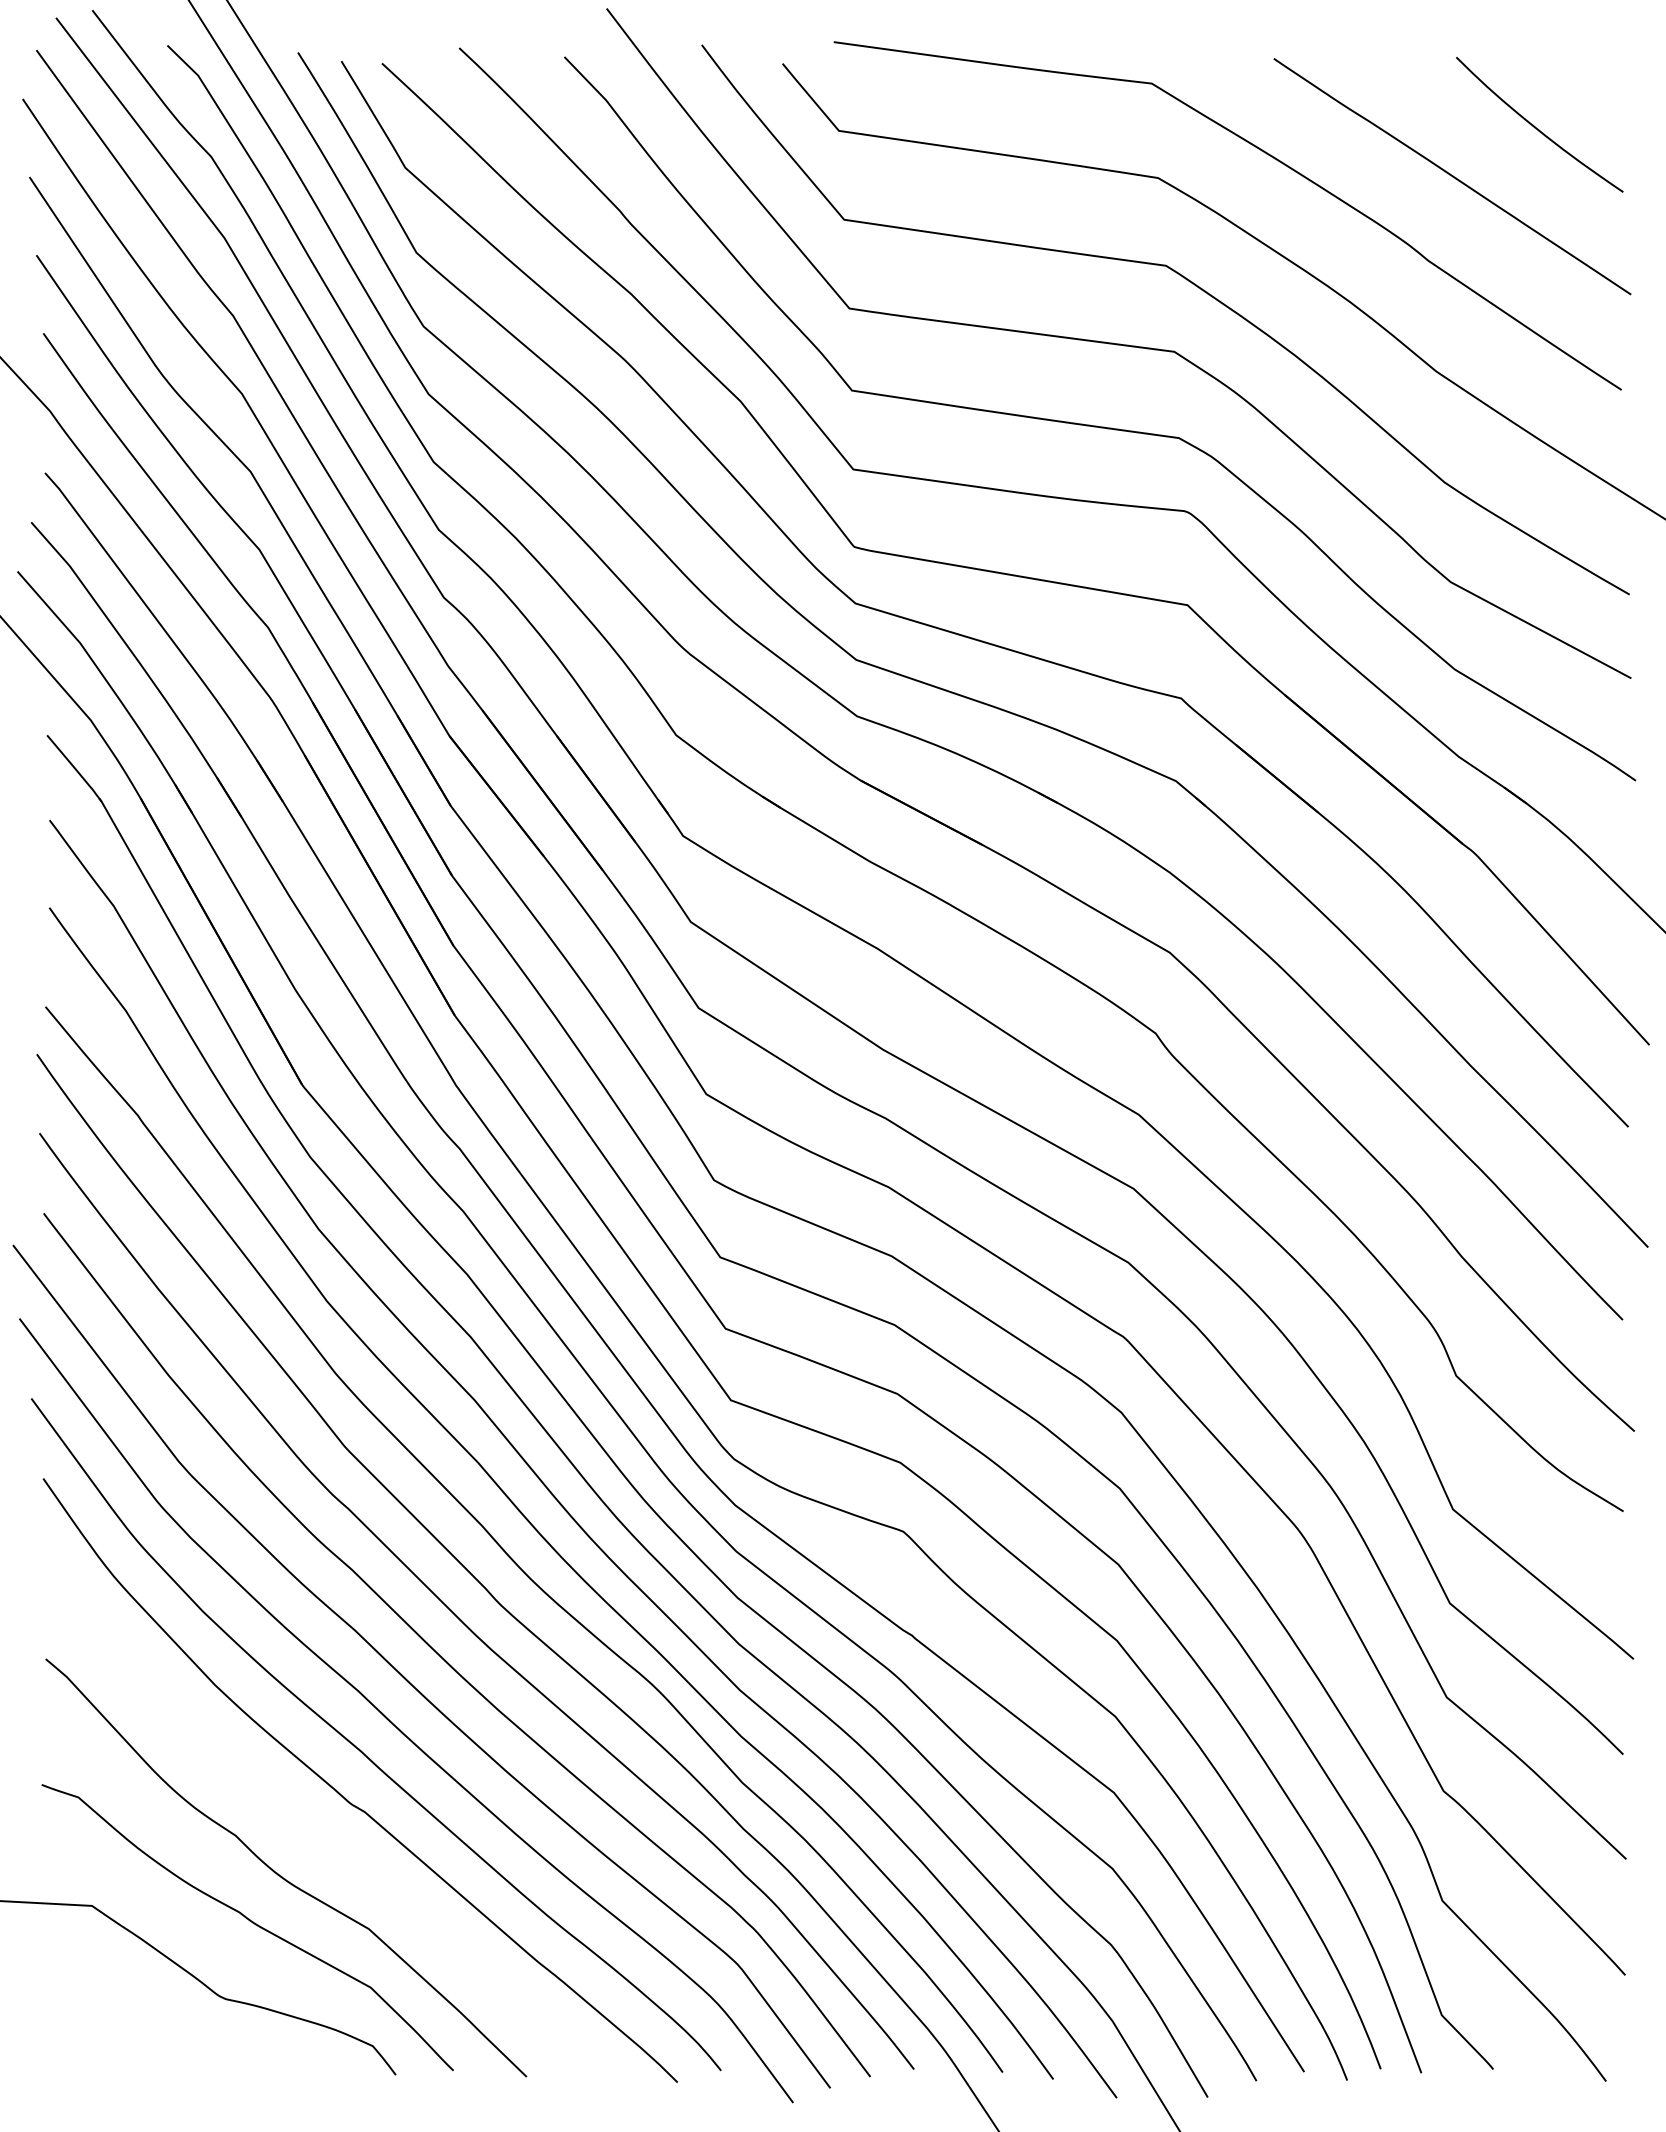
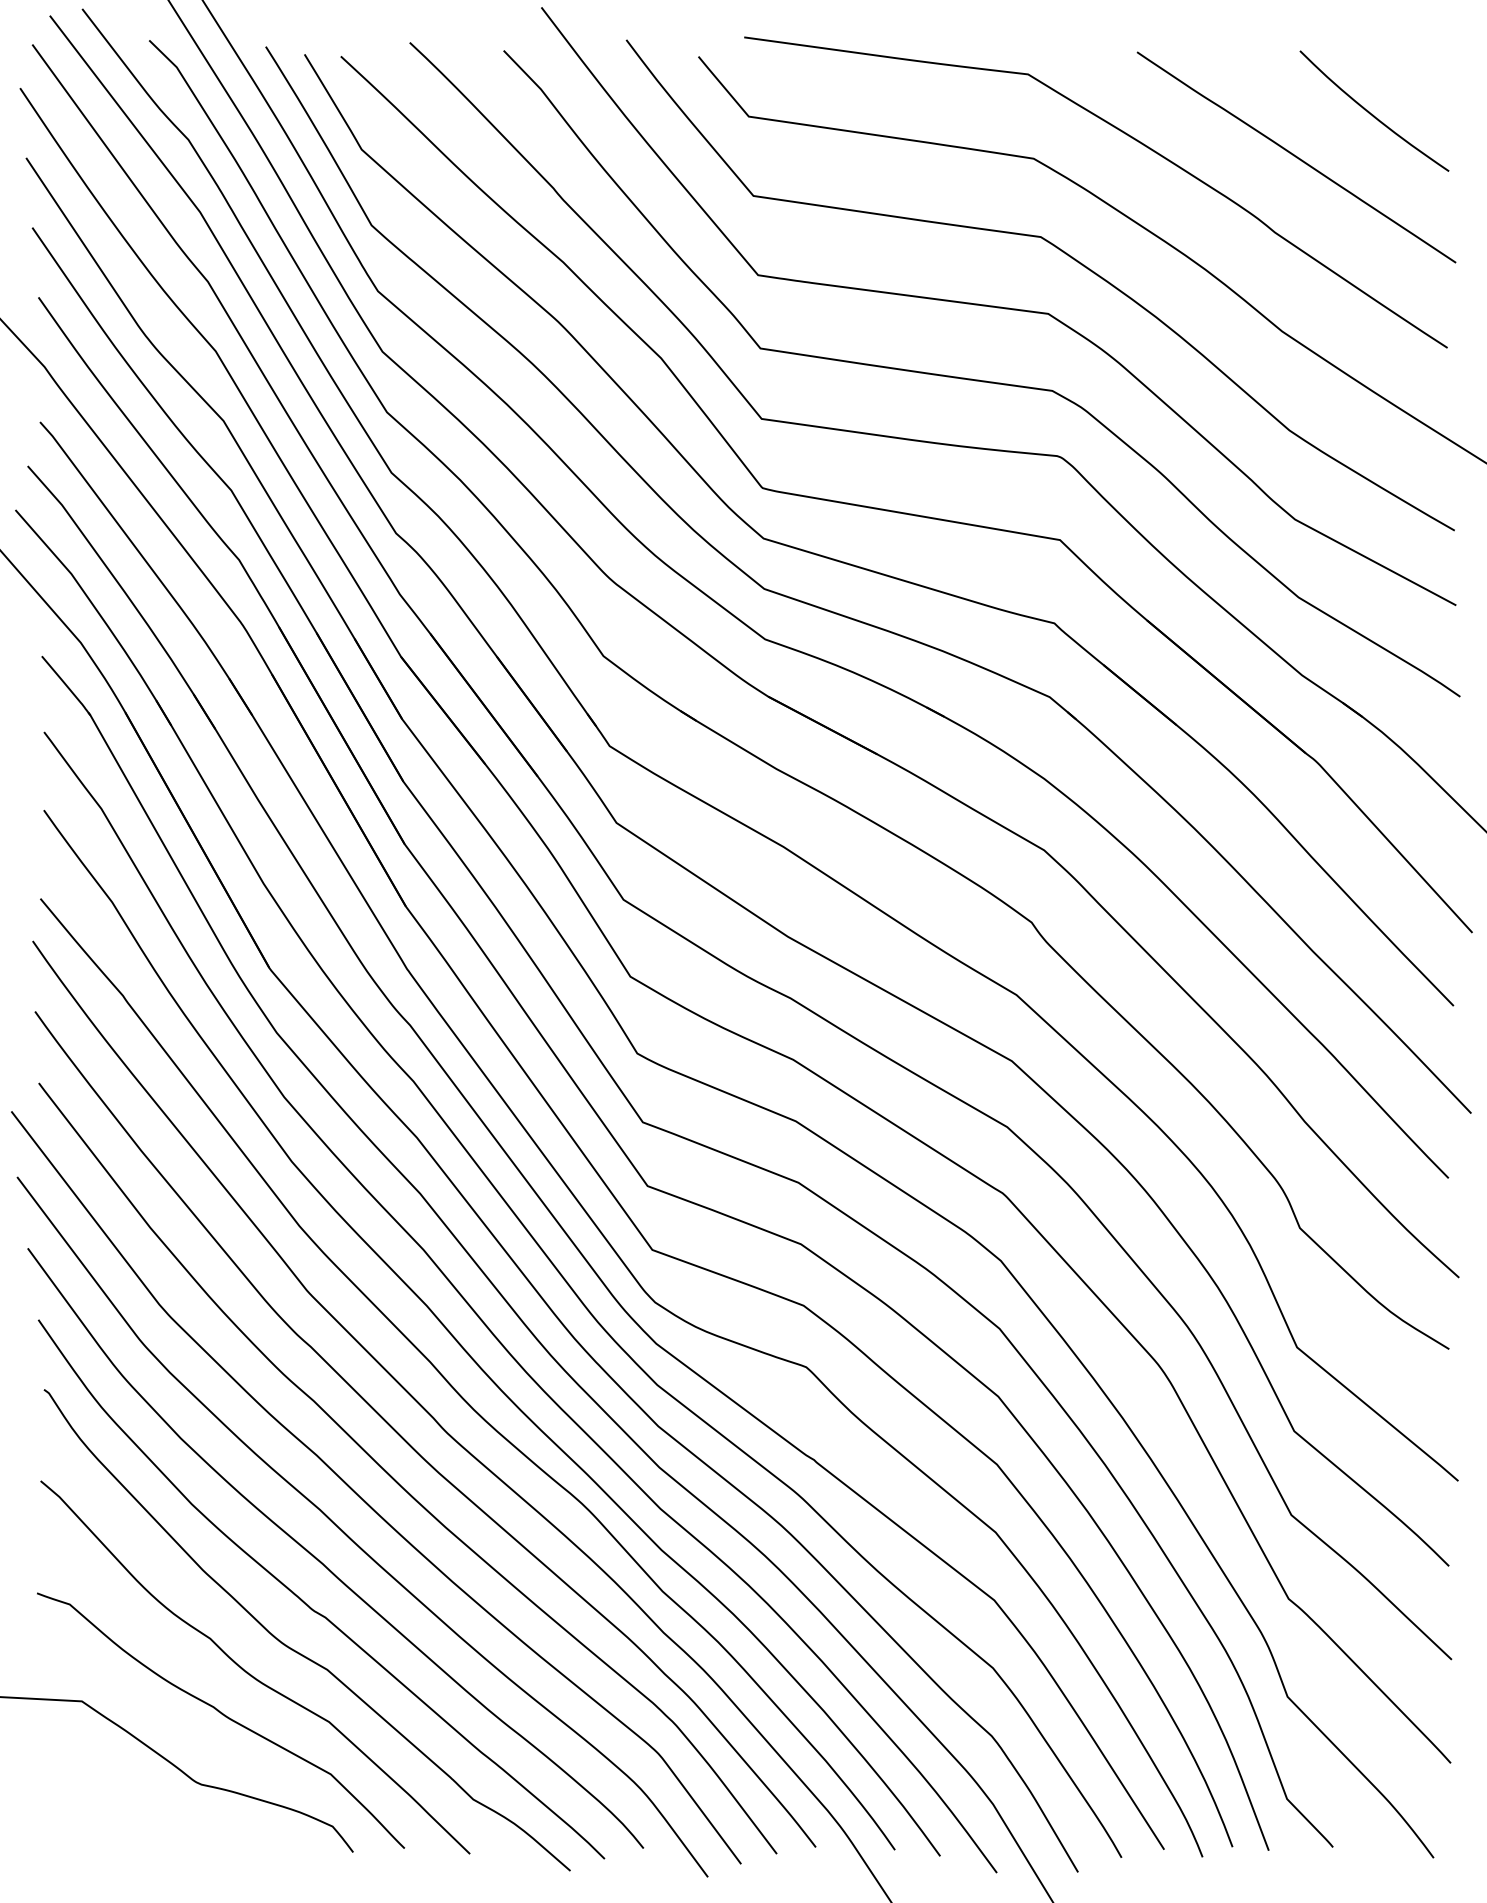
curve: (329, 1847) -> (293, 1649), added

